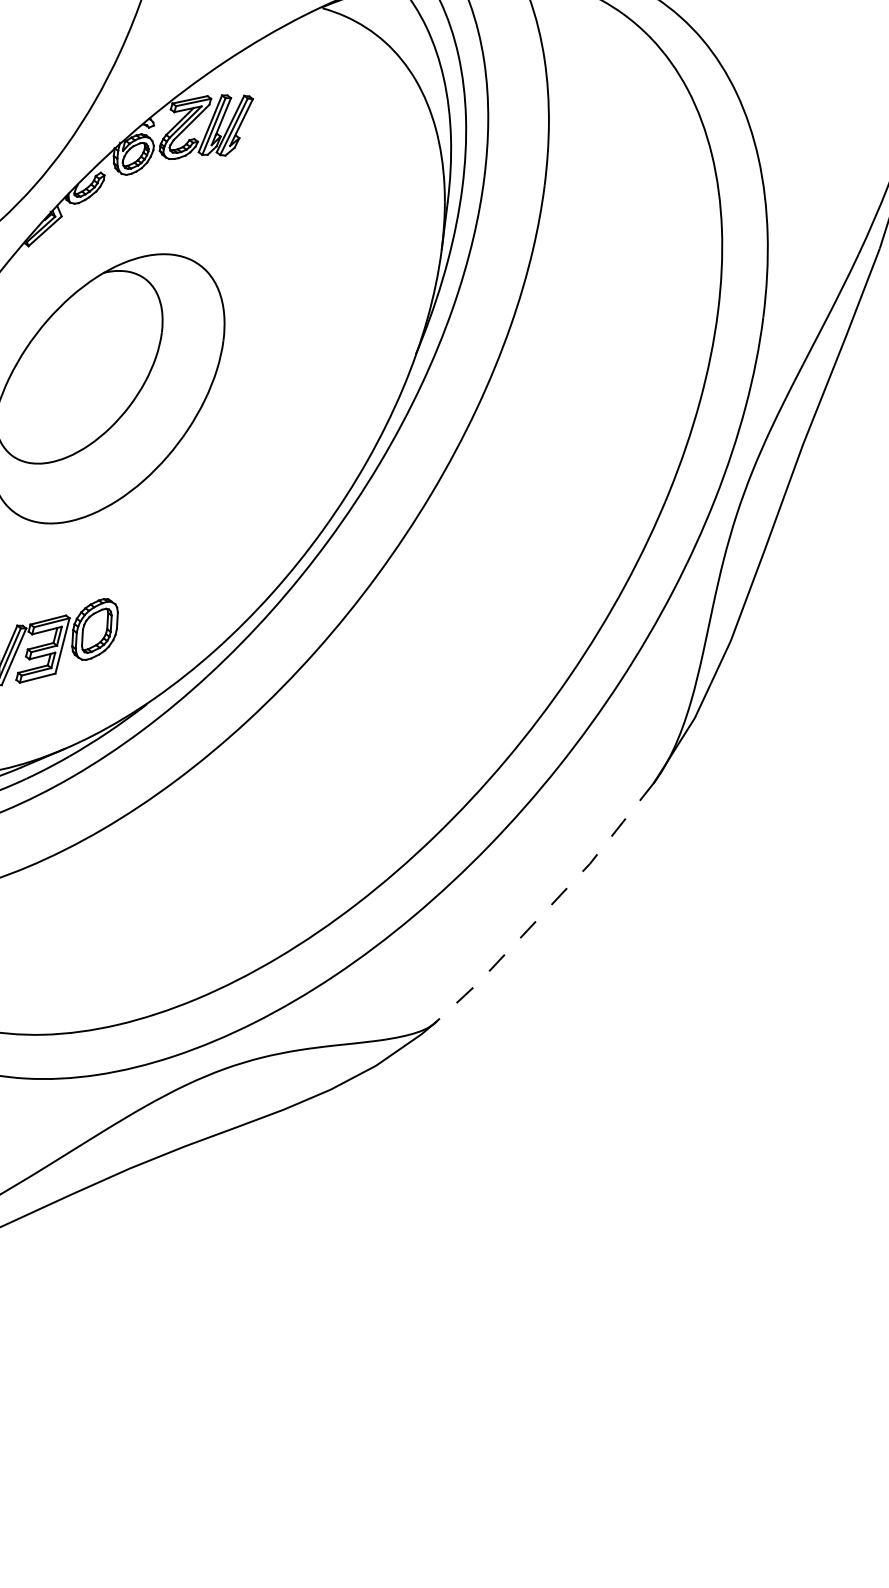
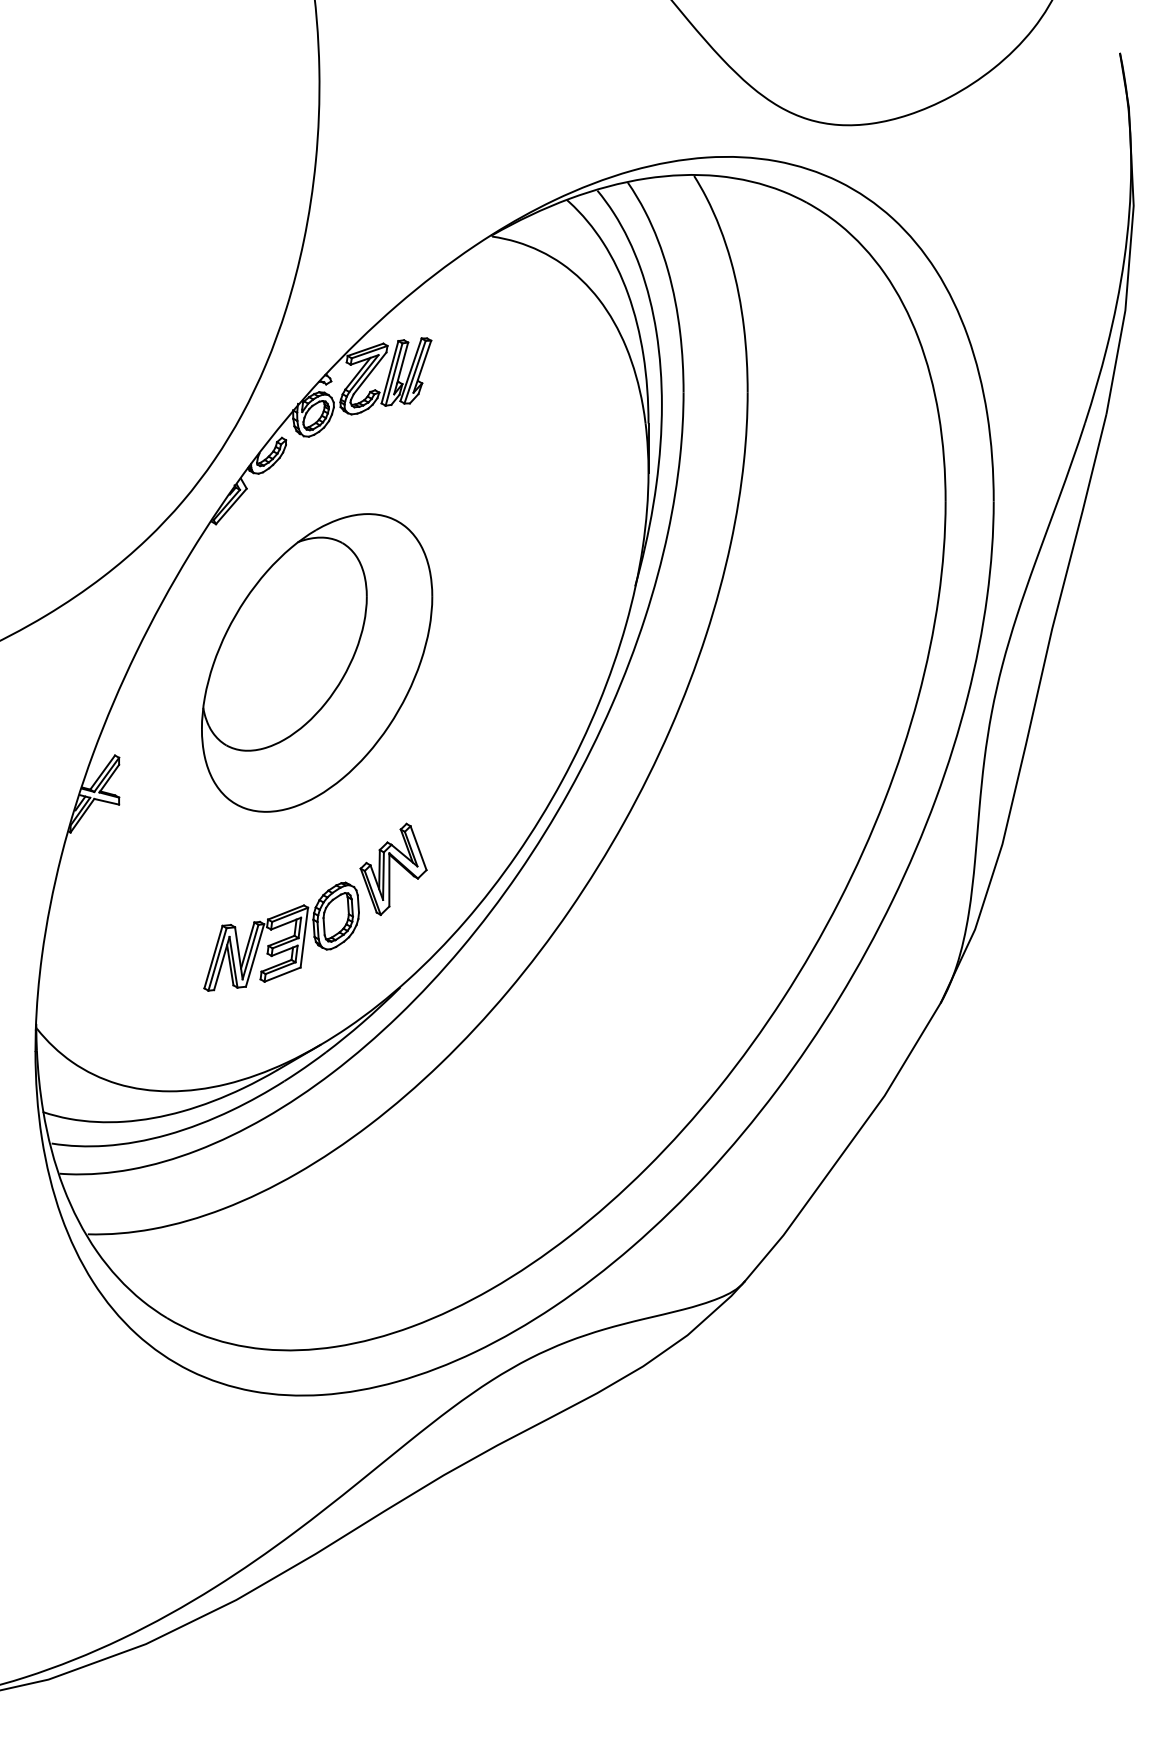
part: (154, 591) -> (393, 868), added
line: (548, 907) -> (847, 1146), dashed -> solid

